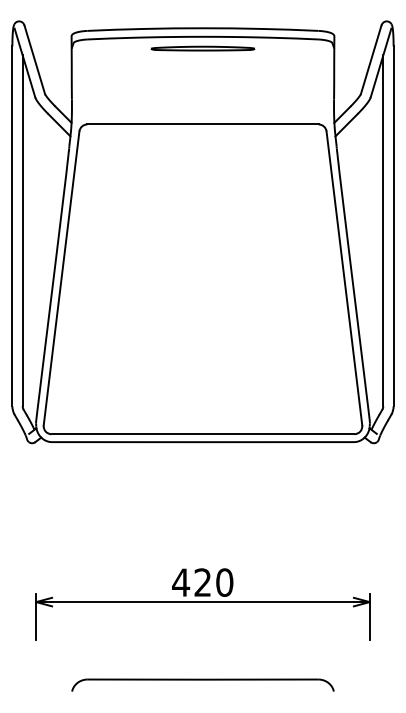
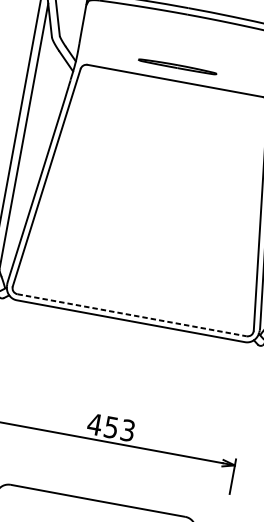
part: (202, 48) -> (177, 66), moved
line: (203, 434) -> (132, 315), solid -> dashed
text: (213, 582) -> (119, 428), 420 -> 453

